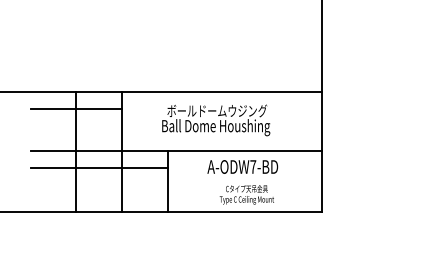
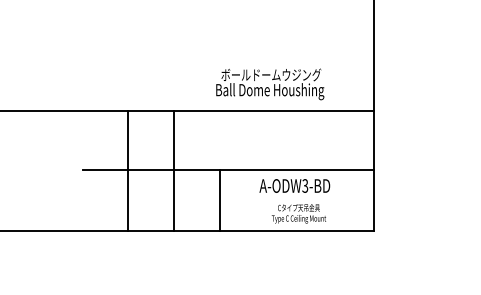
line: (76, 109) -> (128, 128), removed
text: (216, 120) -> (270, 84), moved
text: (253, 166) -> (305, 185), A-ODW7-BD -> A-ODW3-BD
line: (98, 167) -> (150, 186), removed

